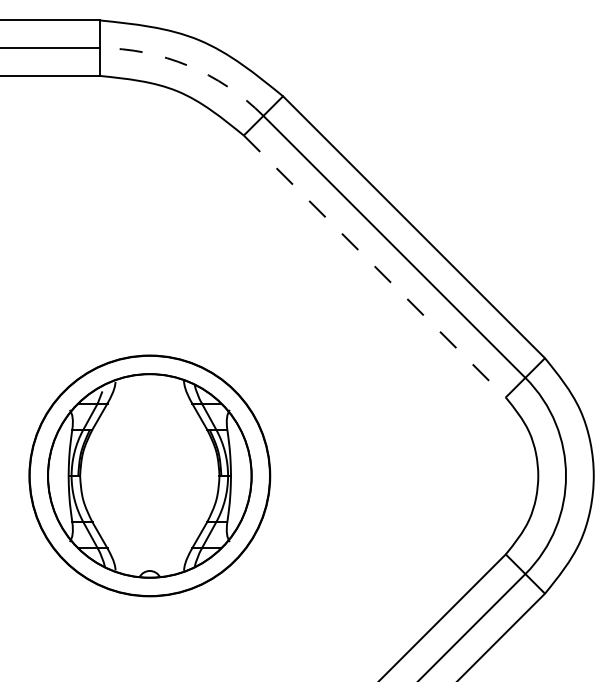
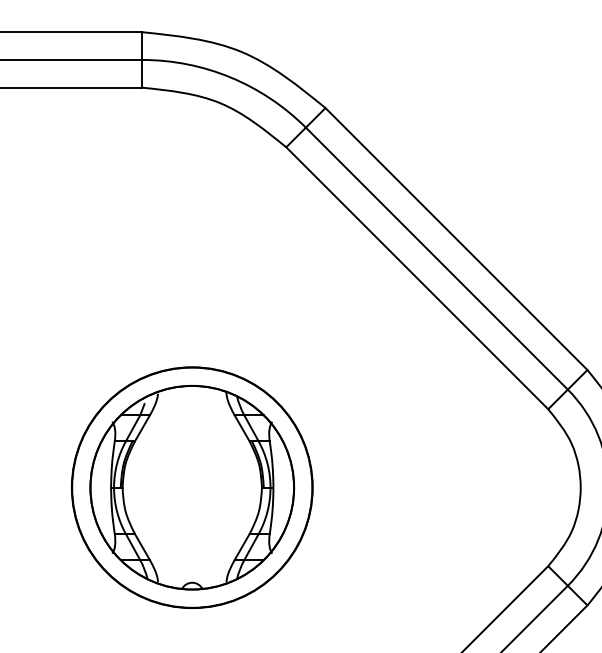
arc: (188, 65) -> (230, 77), dashed -> solid
line: (375, 266) -> (417, 278), dashed -> solid

